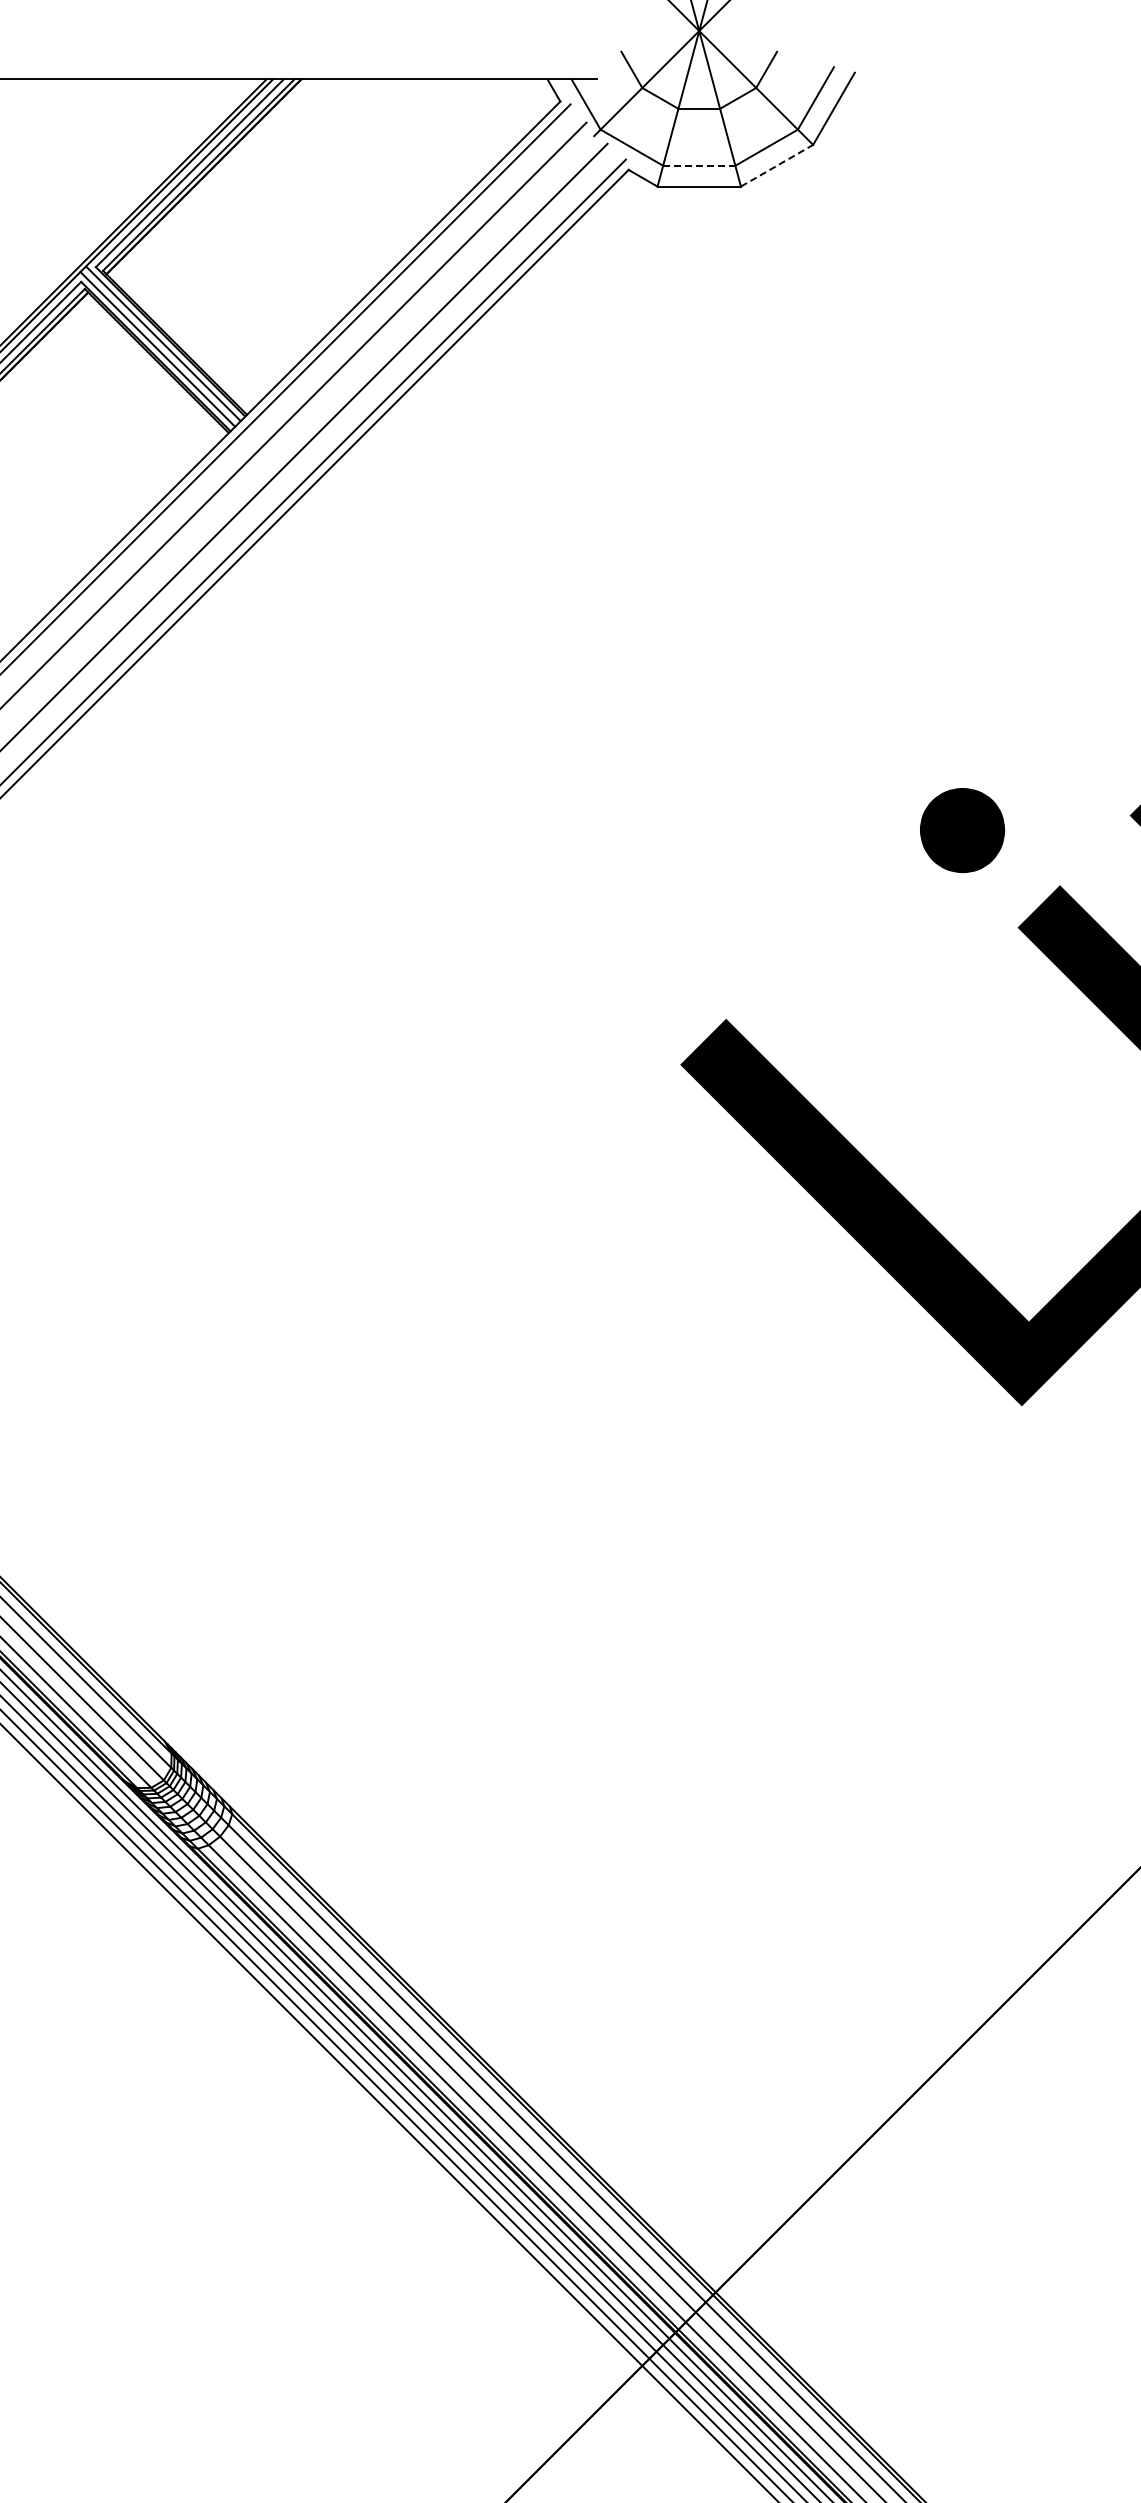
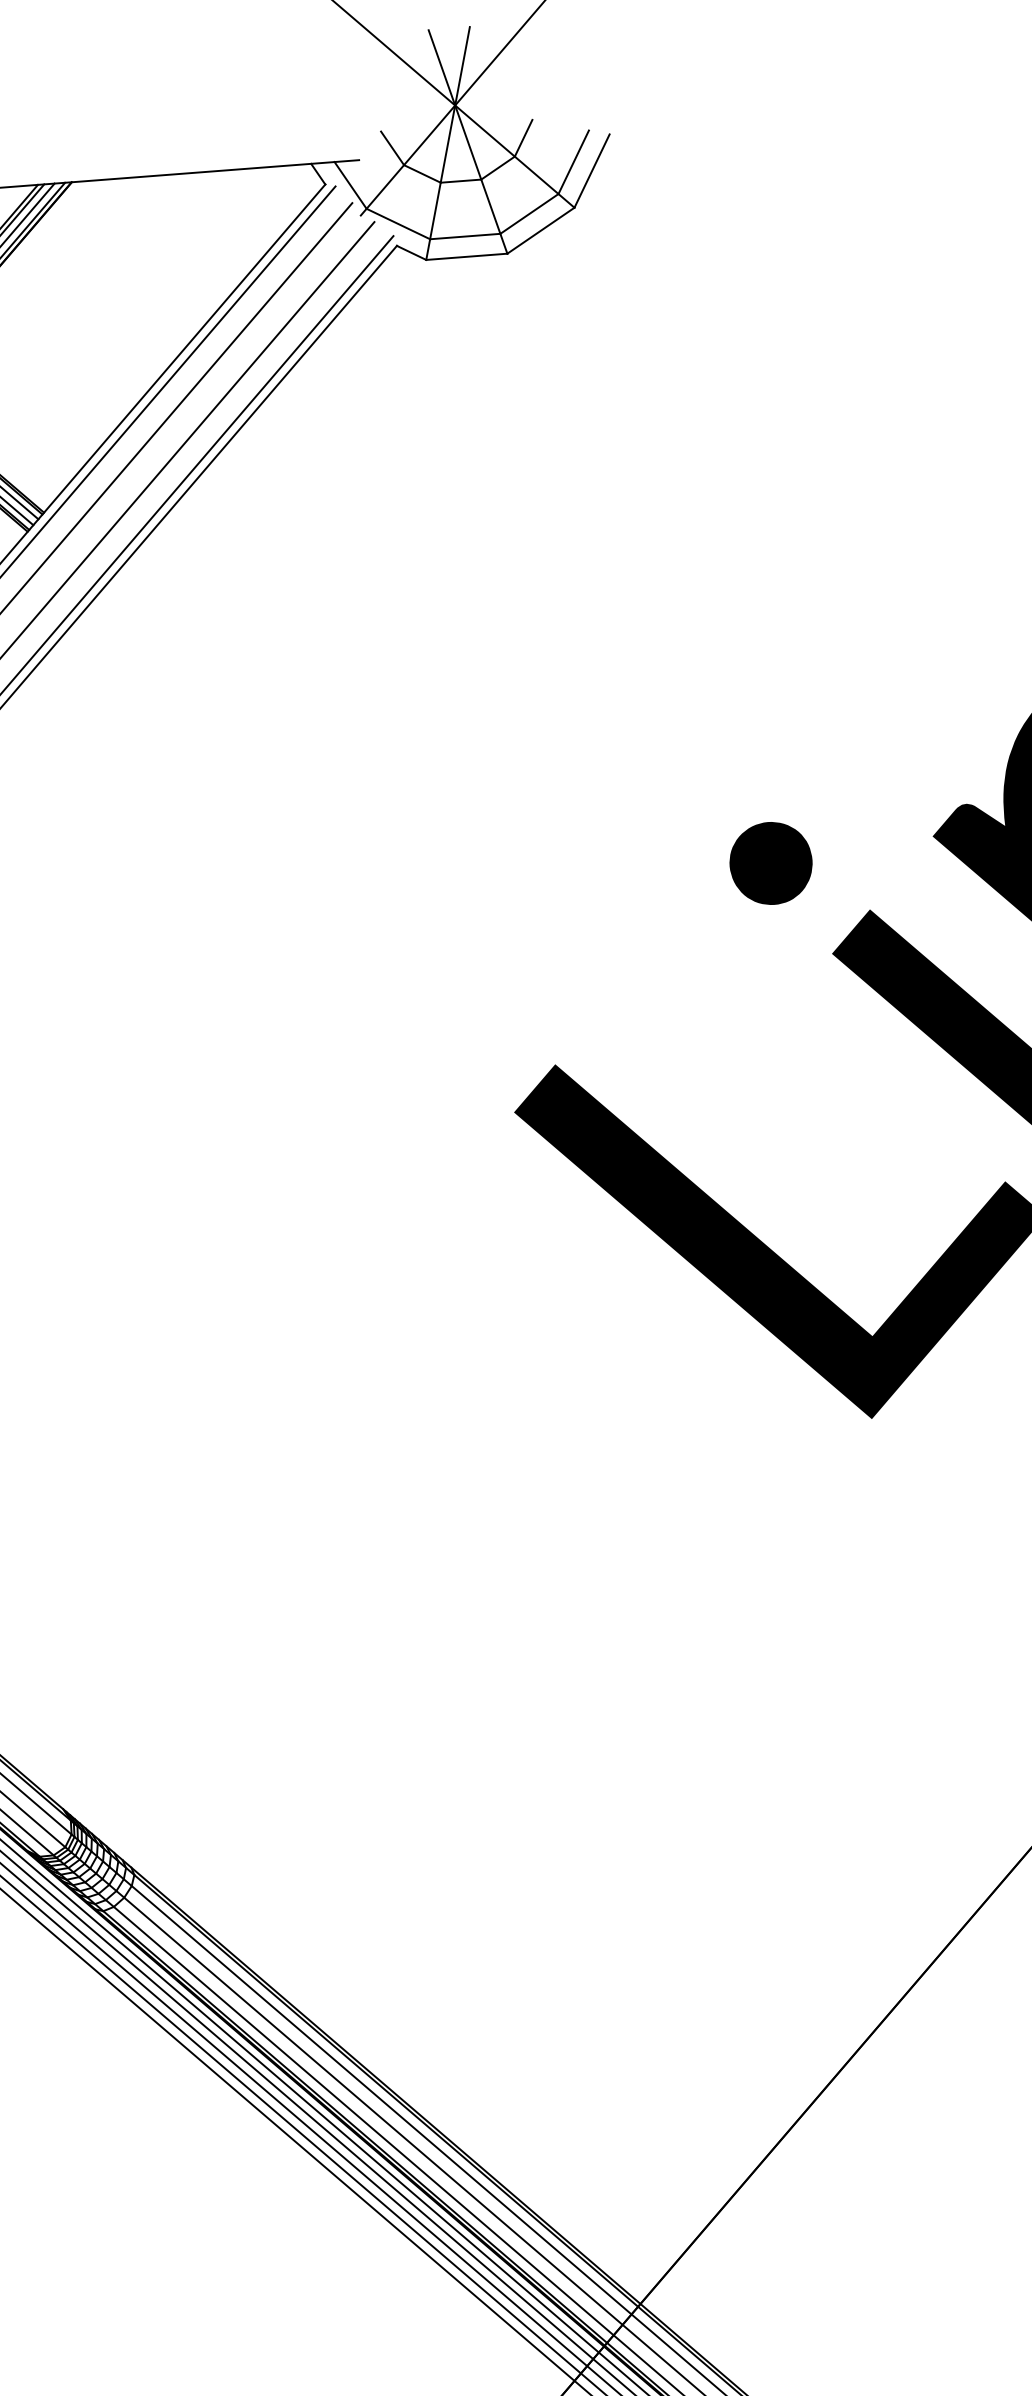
line: (699, 165) -> (465, 236), dashed -> solid
line: (777, 165) -> (541, 230), dashed -> solid

